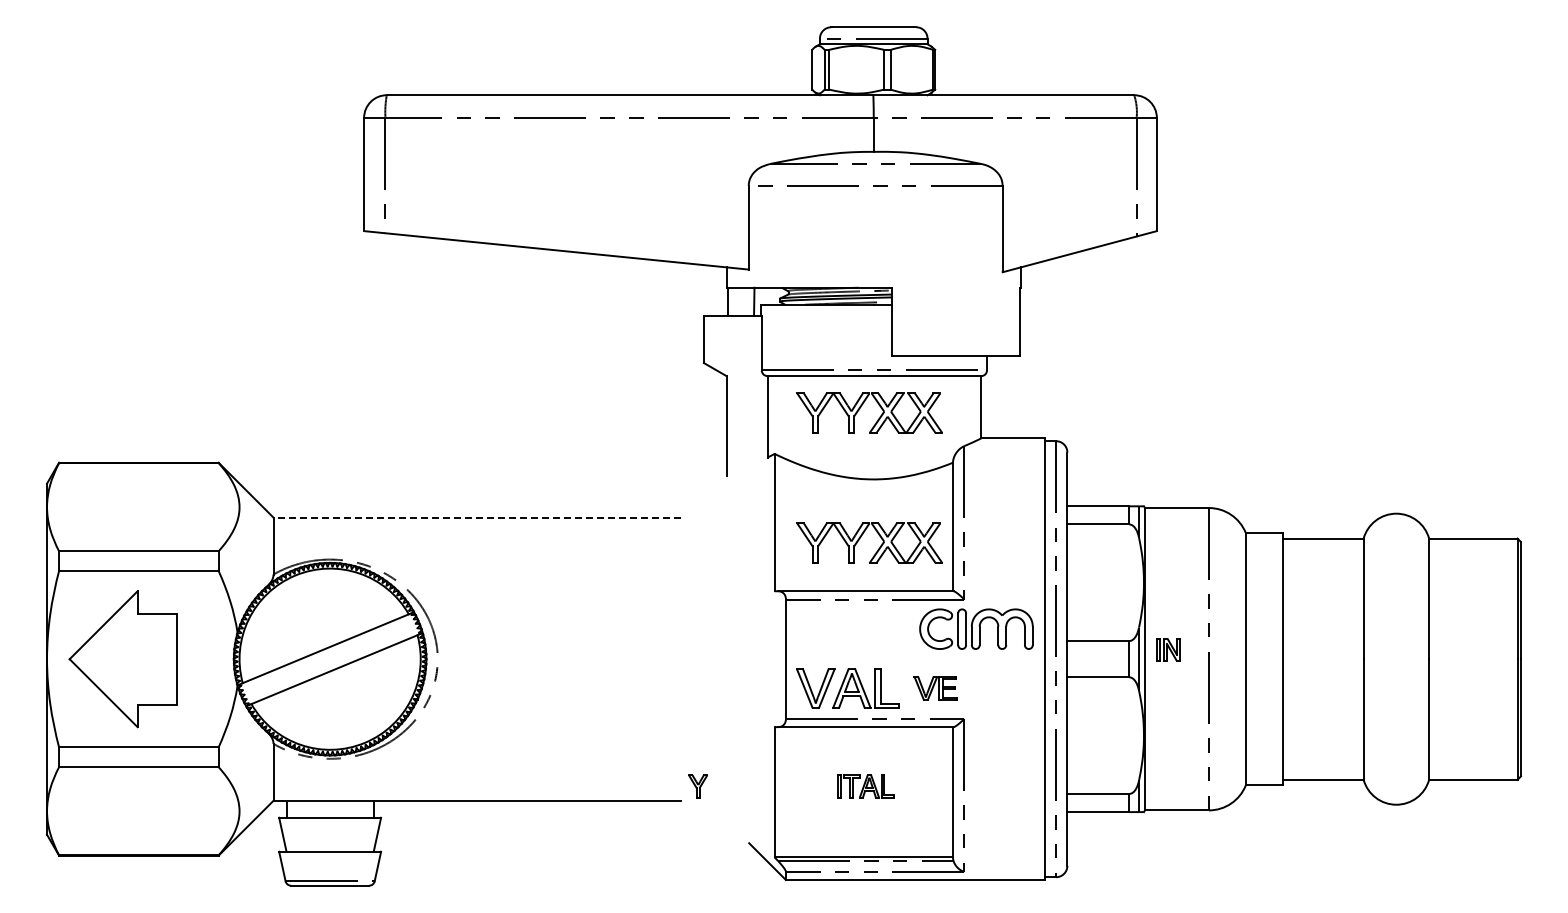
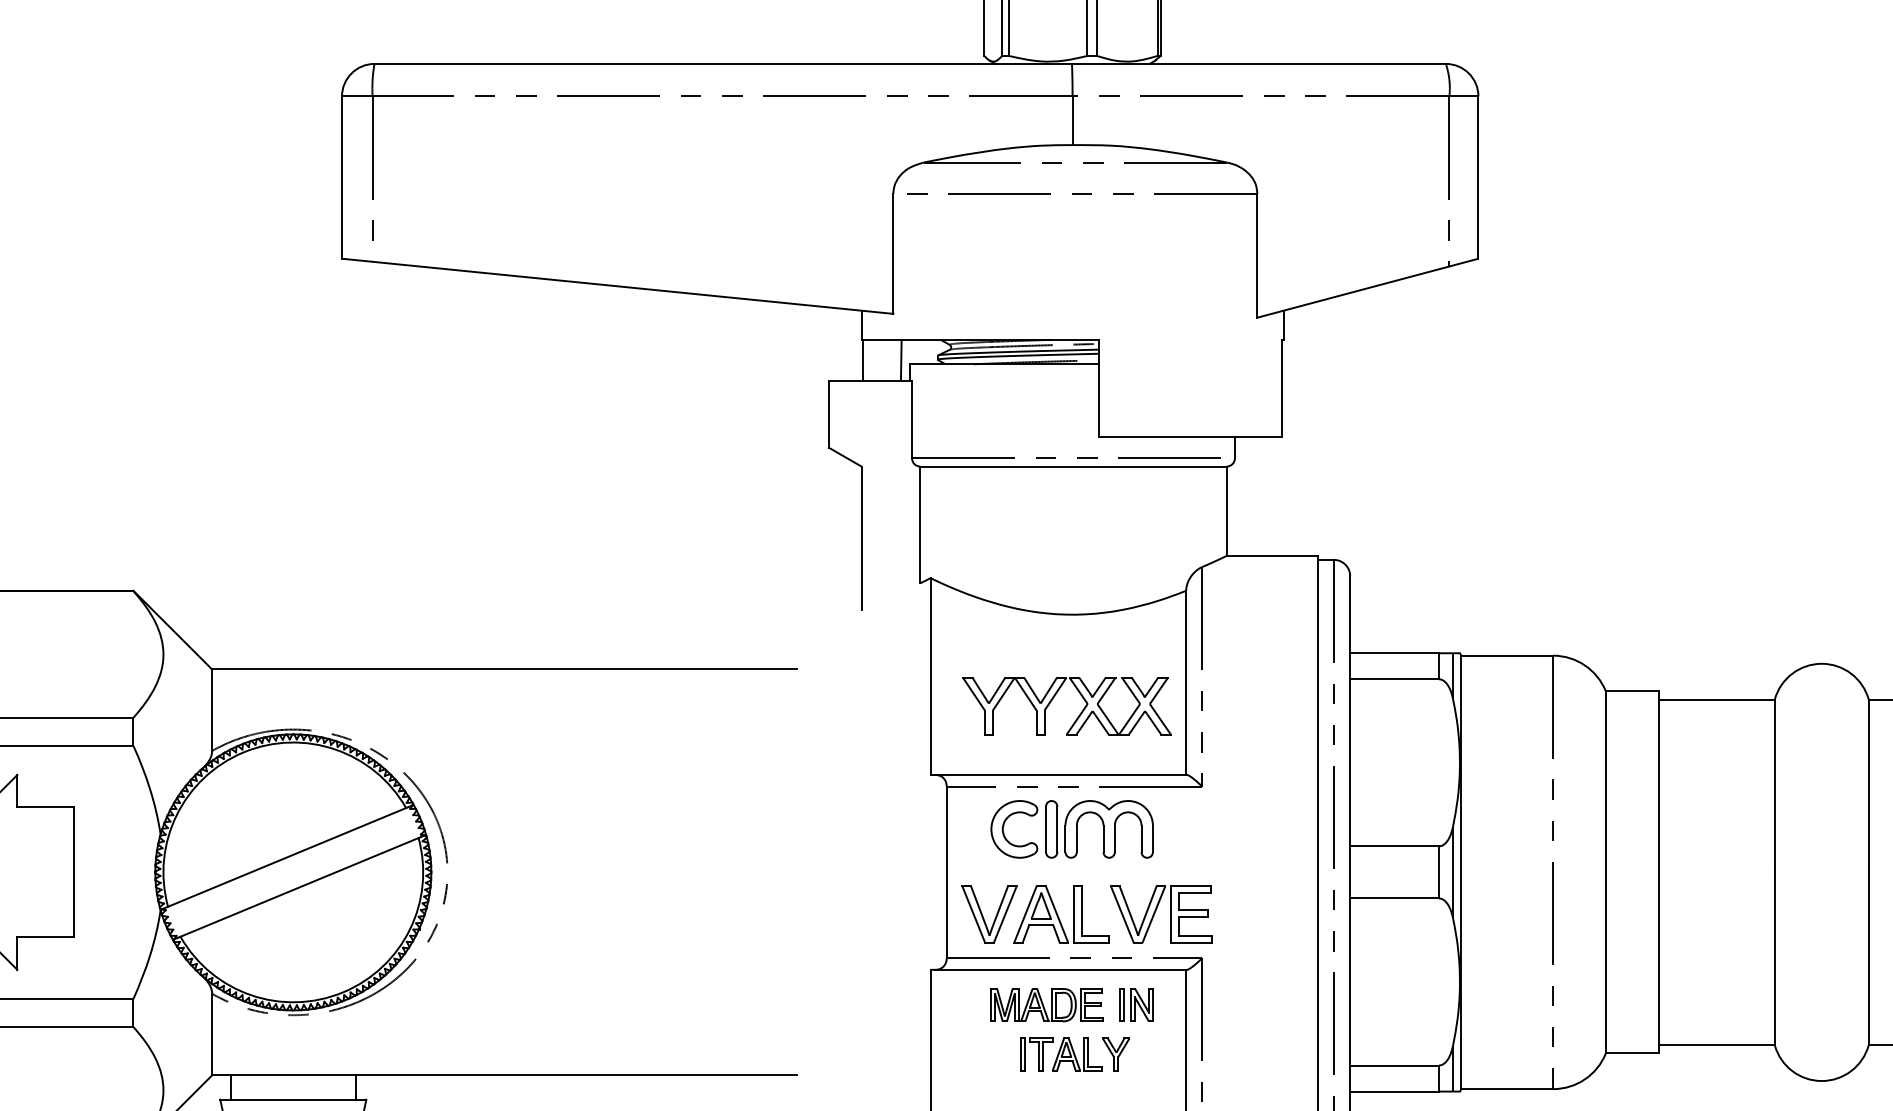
part: (861, 407) -> (1055, 511), removed
line: (477, 517) -> (504, 669), dashed -> solid
part: (976, 628) -> (1072, 828), moved
part: (1168, 649) -> (1136, 1004), moved
part: (935, 688) -> (1161, 914), size x1.67
part: (855, 751) -> (1046, 1004), added
part: (697, 786) -> (1115, 1054), moved

